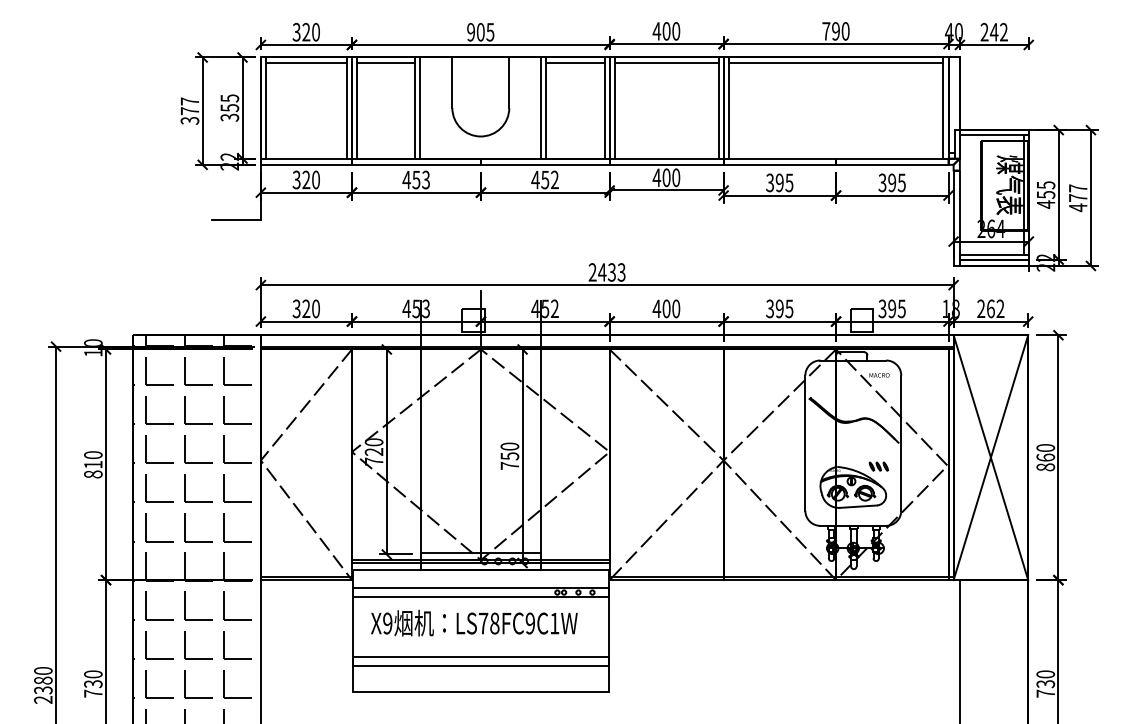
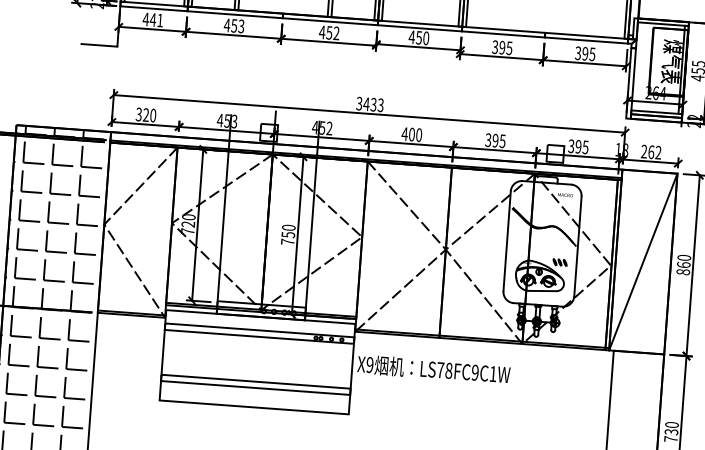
text: (666, 177) -> (419, 37), 400 -> 450
text: (305, 179) -> (152, 19), 320 -> 441
text: (592, 272) -> (359, 103), 2433 -> 3433
line: (990, 457) -> (643, 261), removed
text: (474, 622) -> (434, 368), moved

